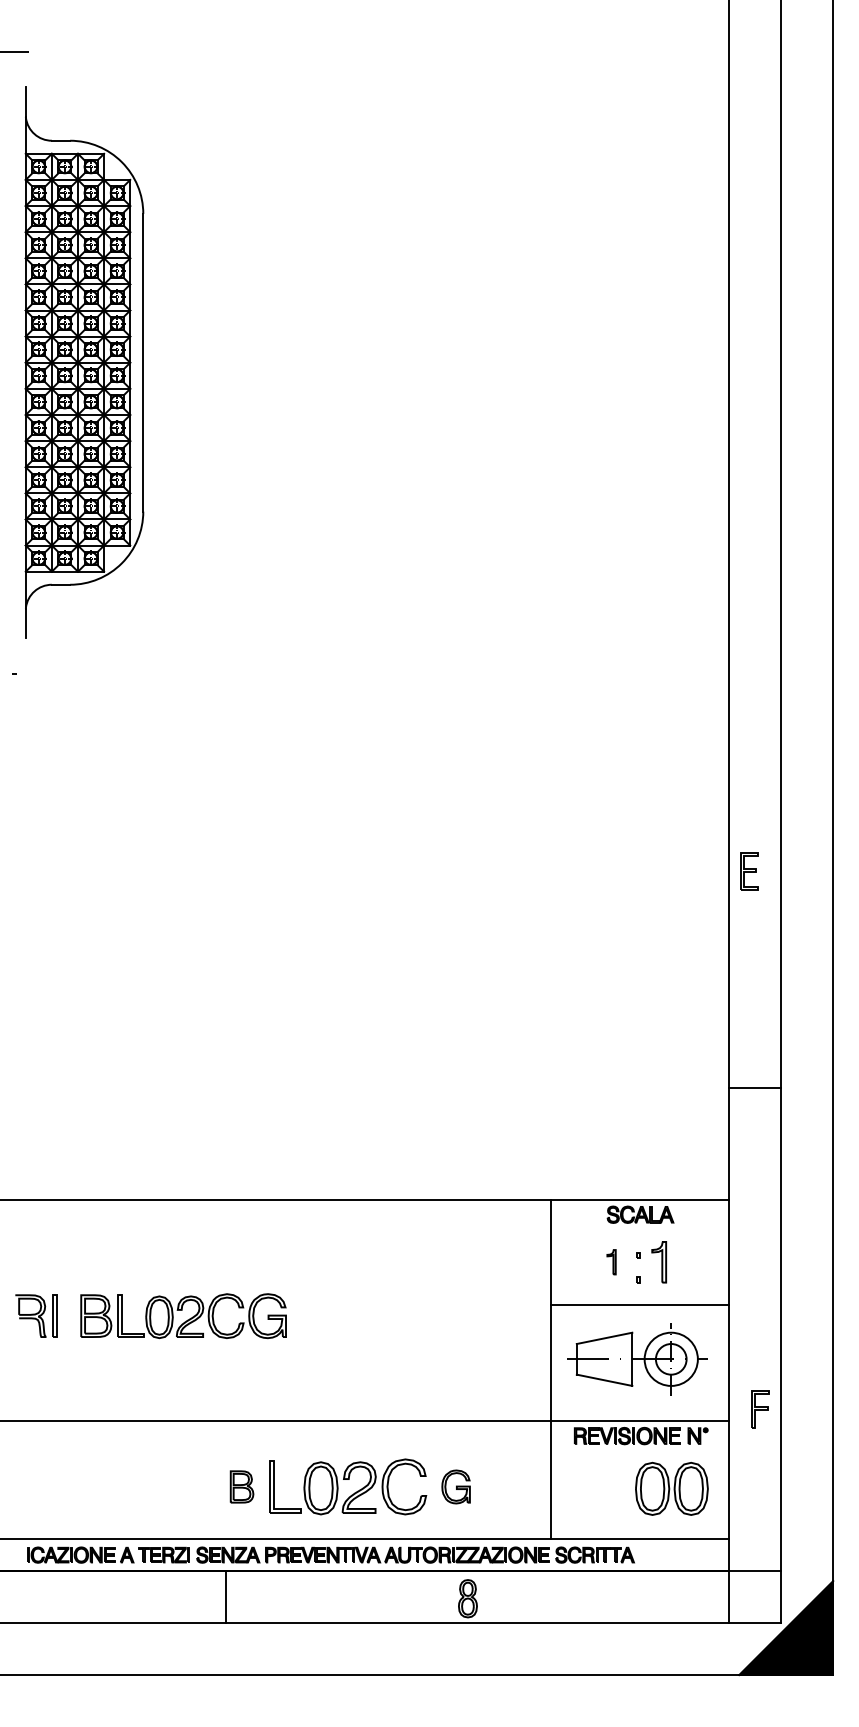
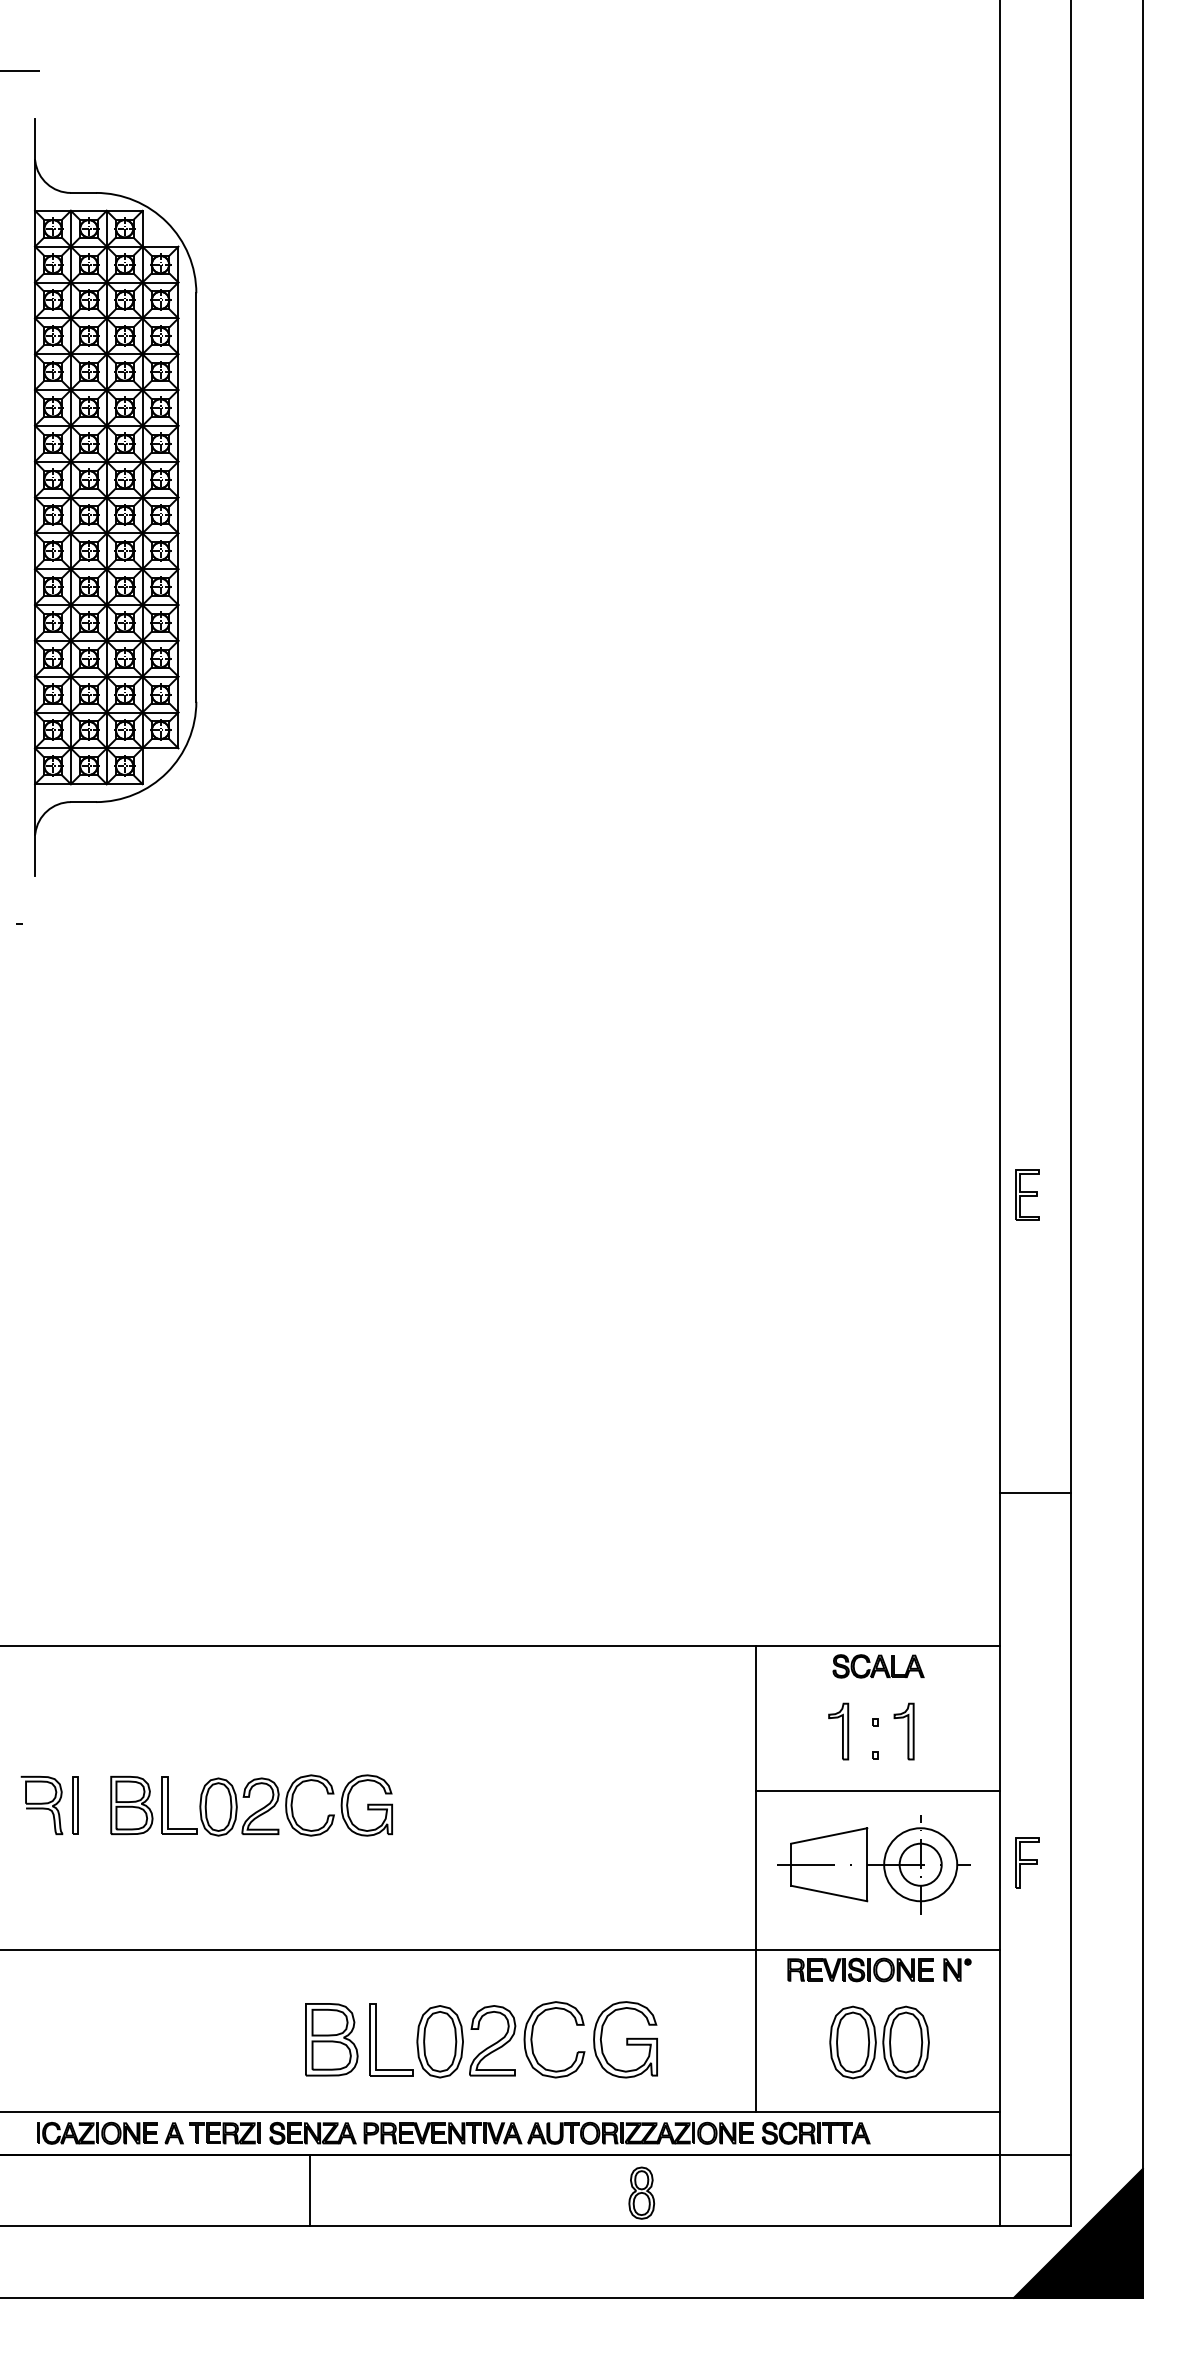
part: (611, 1262) -> (838, 1731), size x1.67
part: (760, 1408) -> (1027, 1862), moved
part: (241, 1486) -> (331, 2039), size x1.67
part: (456, 1486) -> (625, 2039), size x1.67
part: (671, 1488) -> (879, 2042), moved

